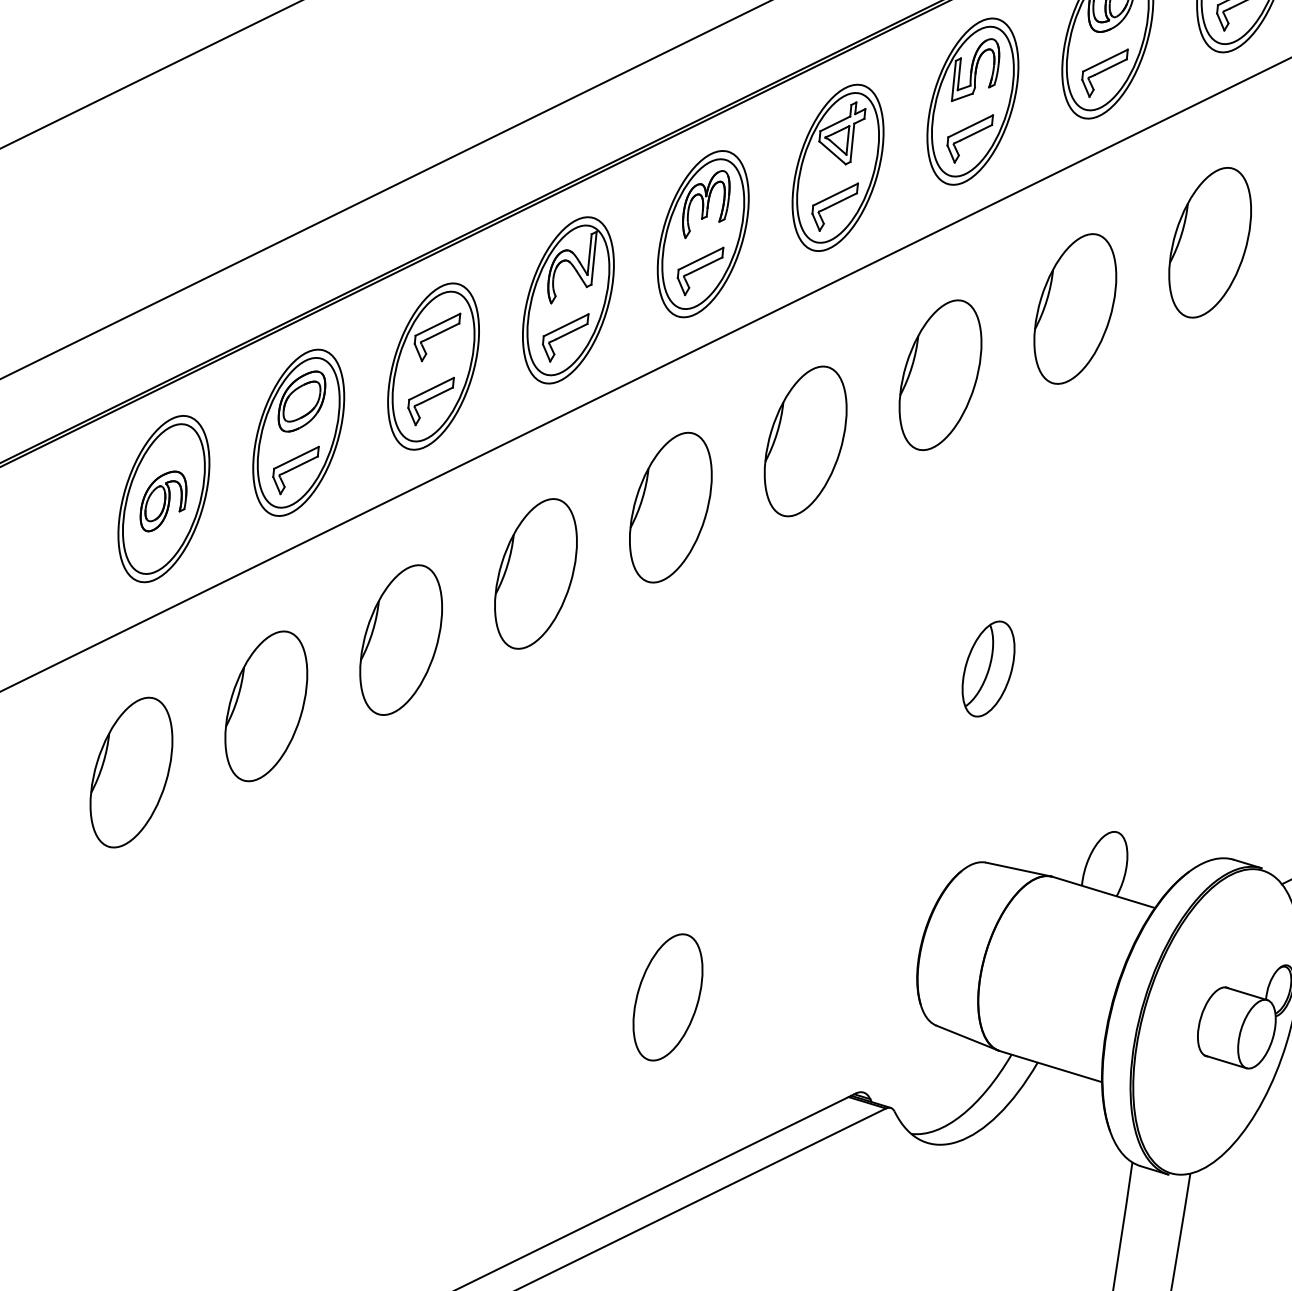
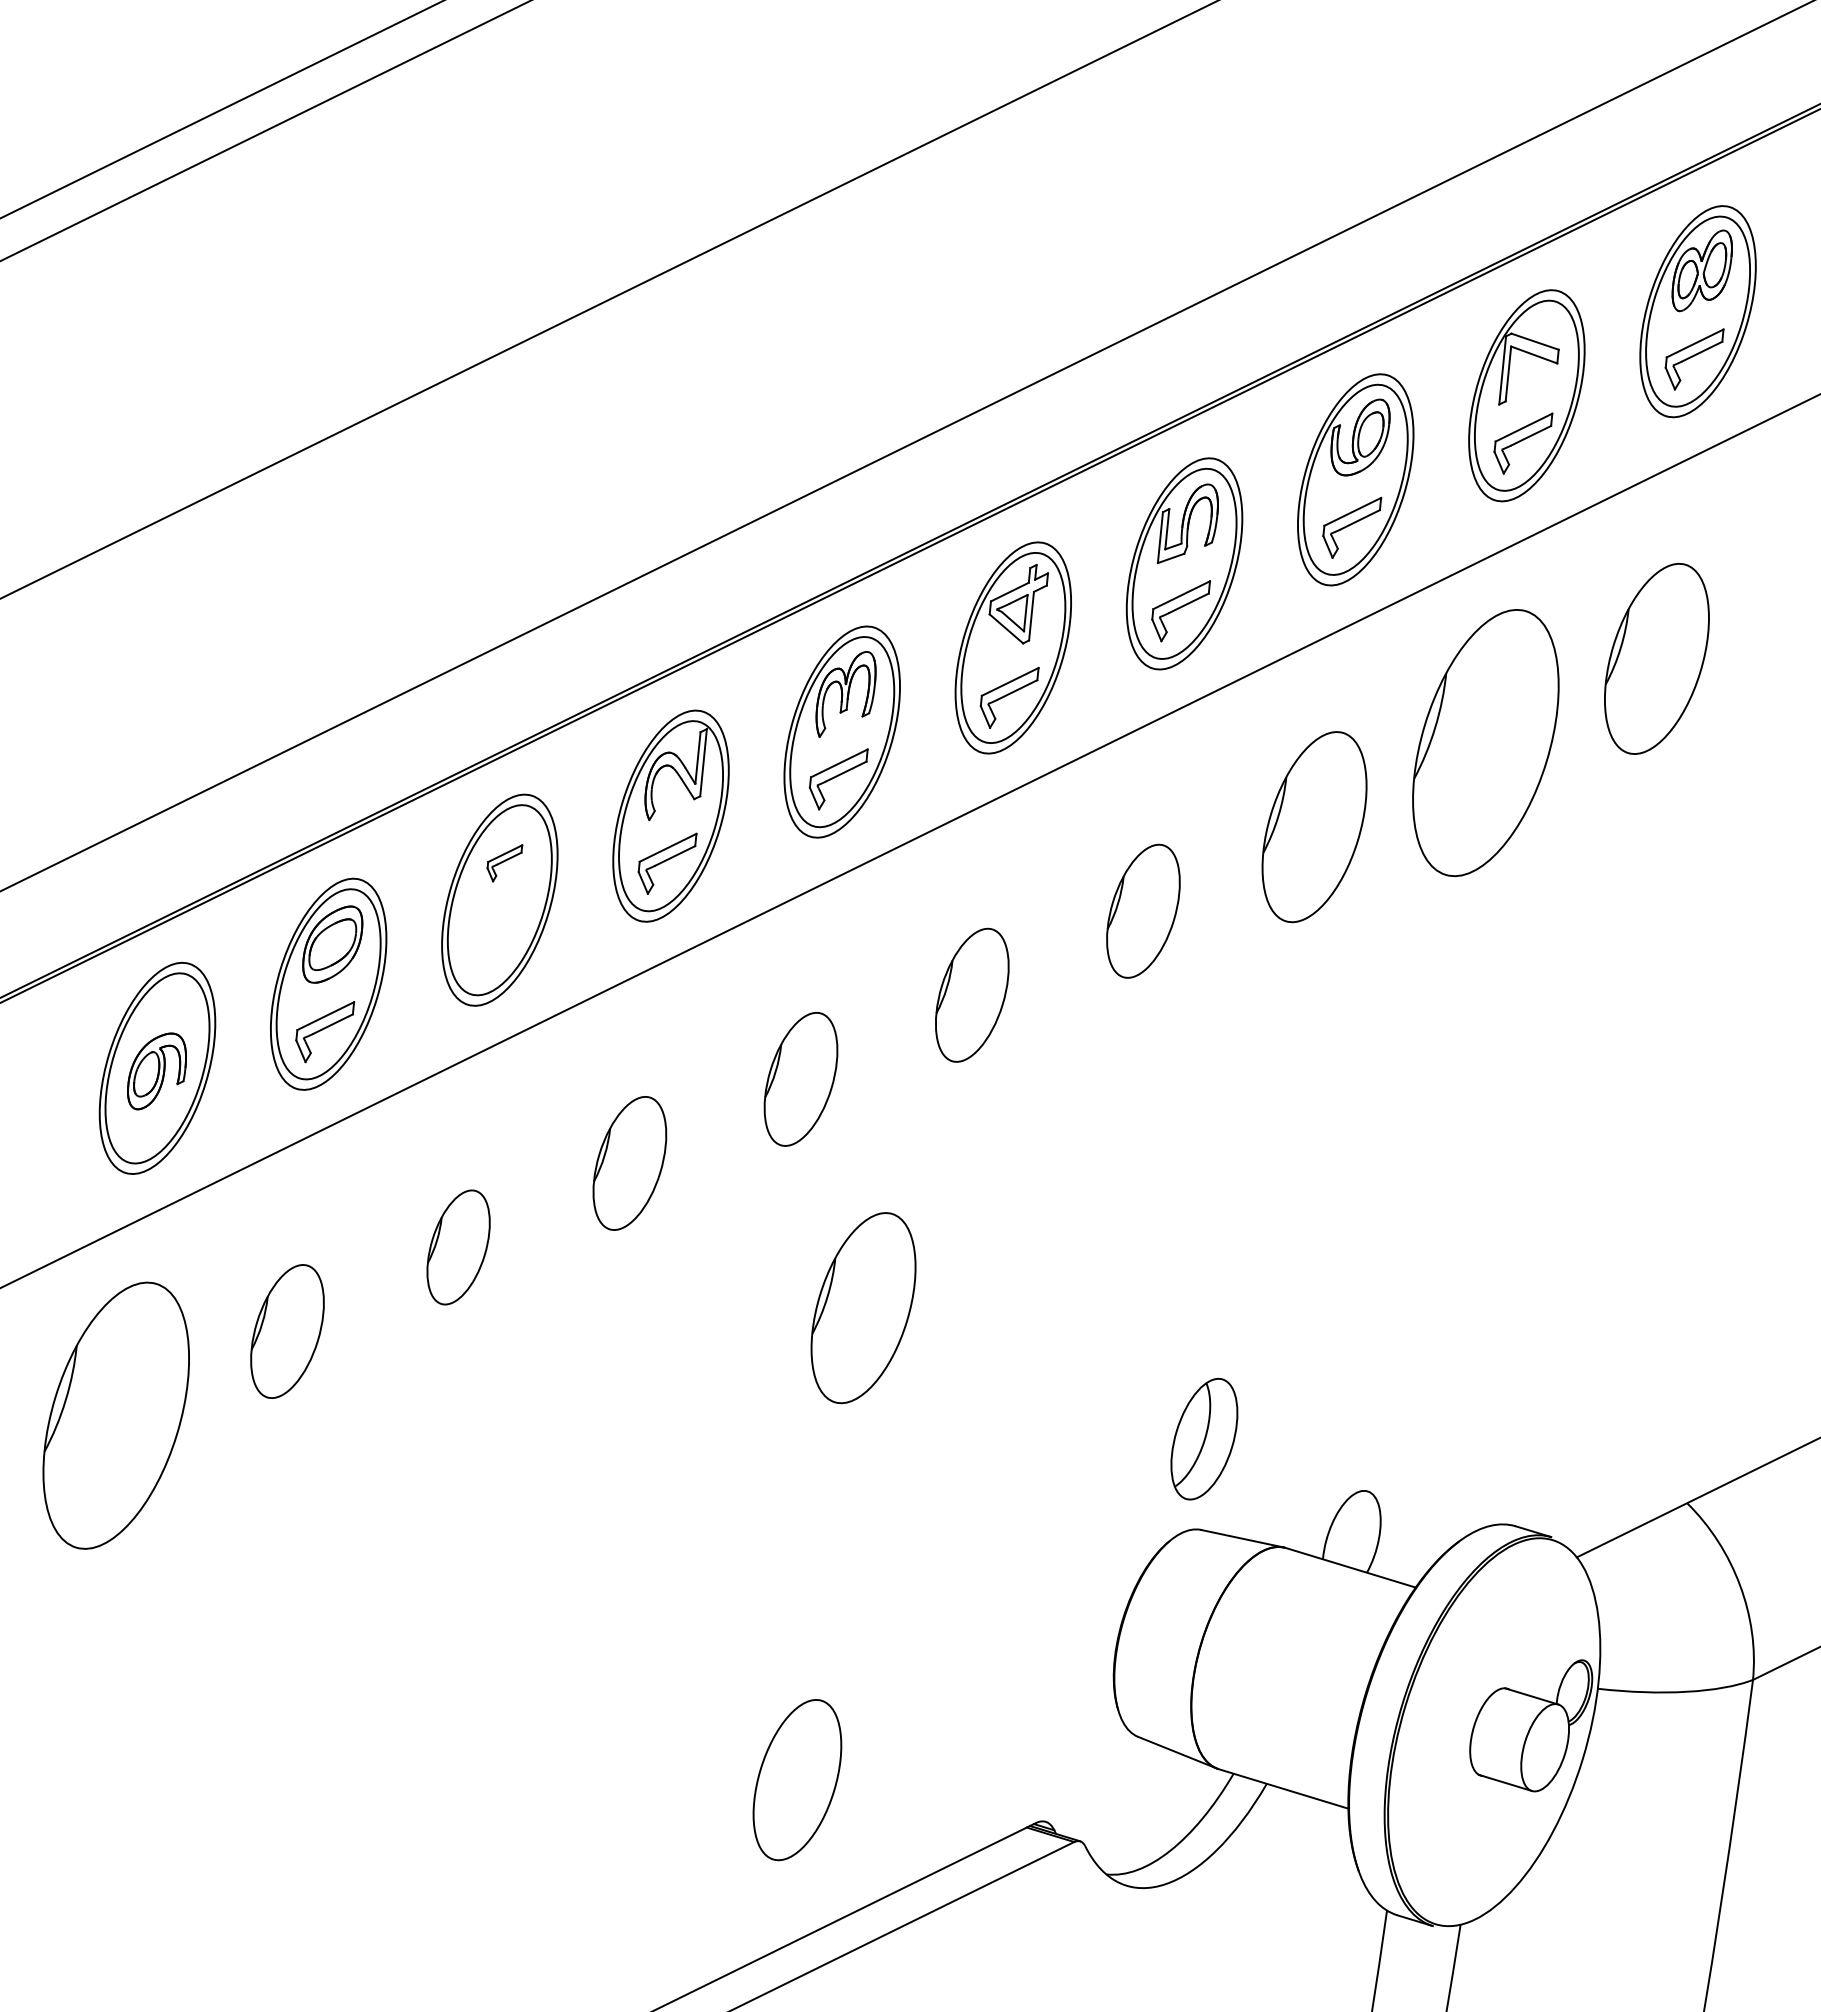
part: (1209, 242) -> (1485, 742), size x1.4
part: (437, 337) -> (504, 863), size x0.6
part: (940, 375) -> (1143, 911), size x0.7
part: (430, 401) -> (496, 944), removed
part: (805, 441) -> (972, 995), size x0.7
part: (670, 507) -> (800, 1079), size x0.7
part: (535, 573) -> (629, 1163), size x0.7
part: (401, 640) -> (458, 1247), size x0.6
part: (988, 669) -> (1204, 1439), moved
part: (720, 688) -> (863, 1308), added
part: (266, 706) -> (287, 1331), size x0.7
part: (131, 772) -> (116, 1415), size x1.4
part: (668, 997) -> (797, 1780), moved

